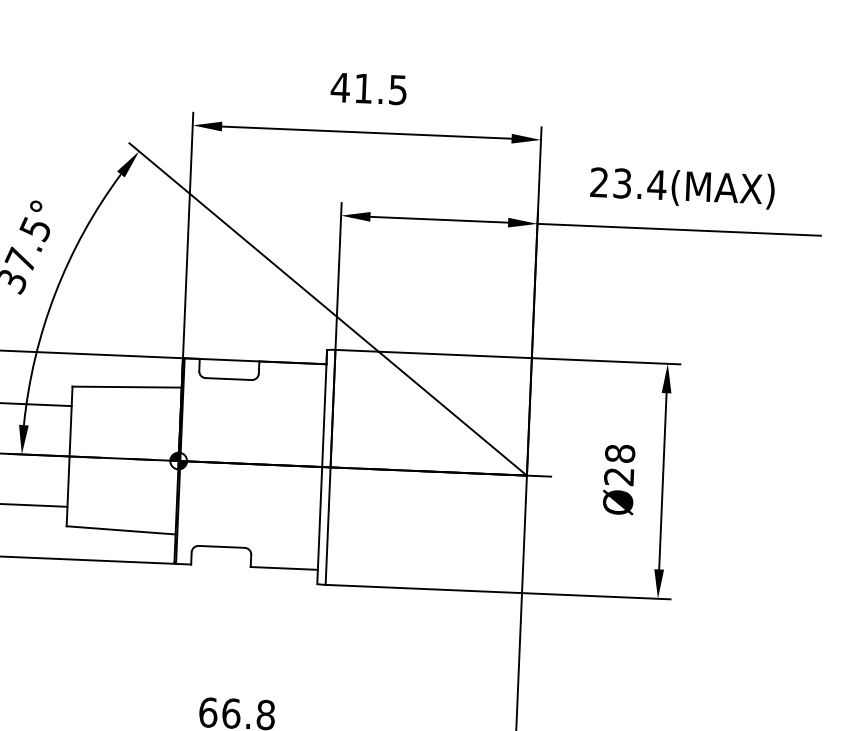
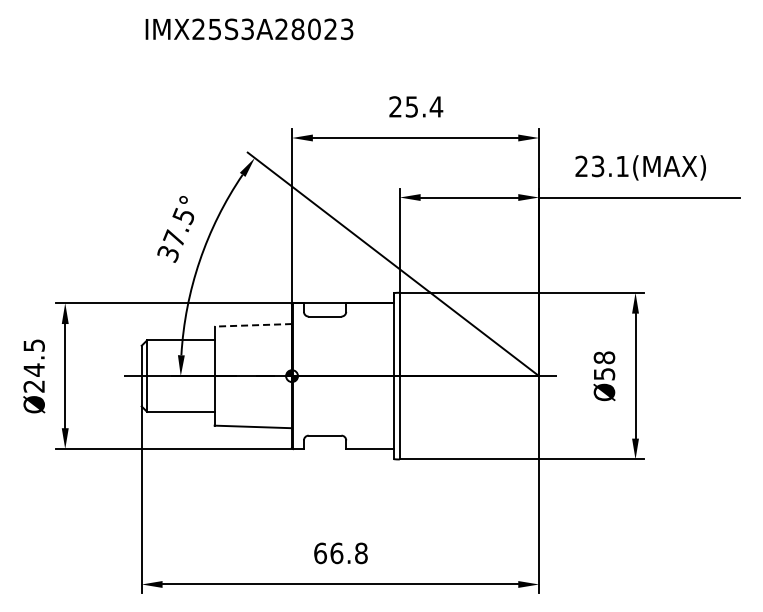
text: (368, 88) -> (415, 106), 41.5 -> 25.4
text: (656, 185) -> (622, 166), 23.4(MAX) -> 23.1(MAX)
line: (127, 387) -> (253, 325), solid -> dashed
text: (619, 477) -> (604, 374), Ø28 -> Ø58

